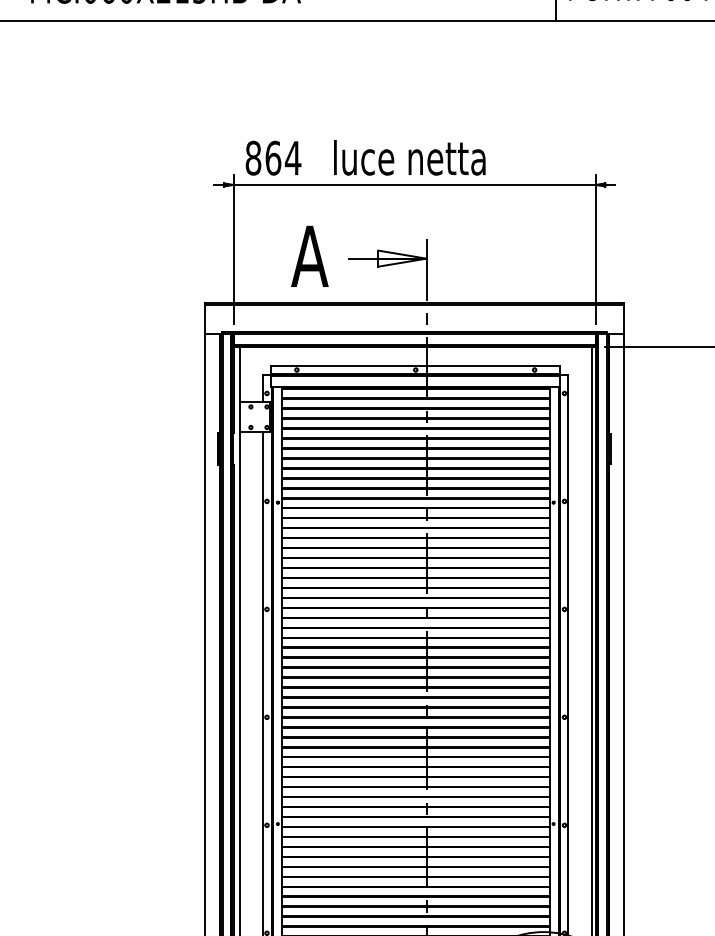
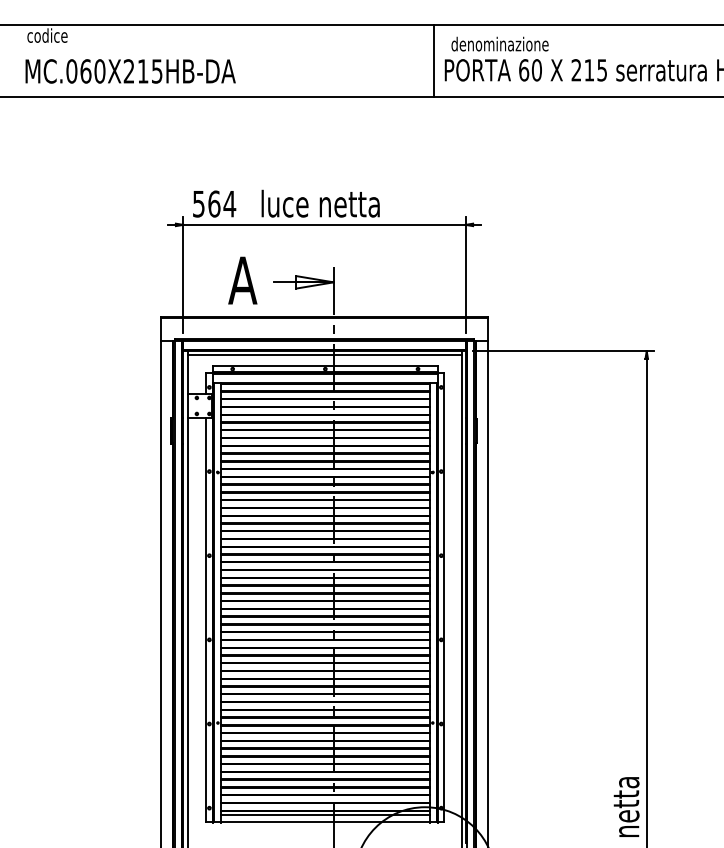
text: (252, 157) -> (198, 203), 864 -> 564
line: (415, 351) -> (325, 354), added

